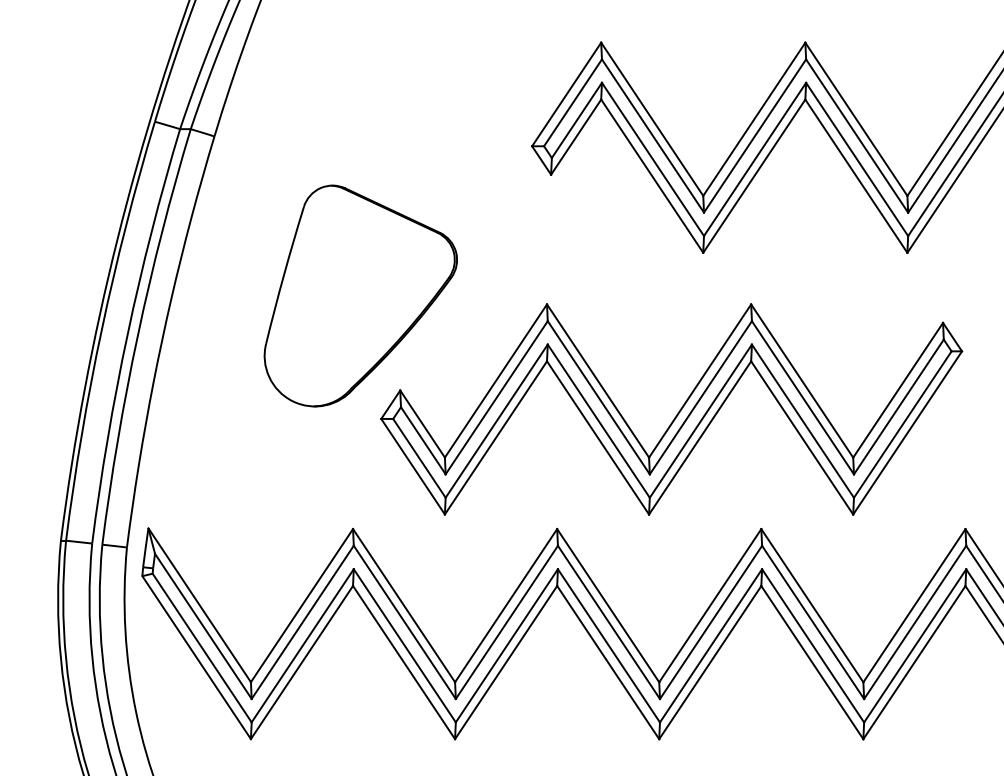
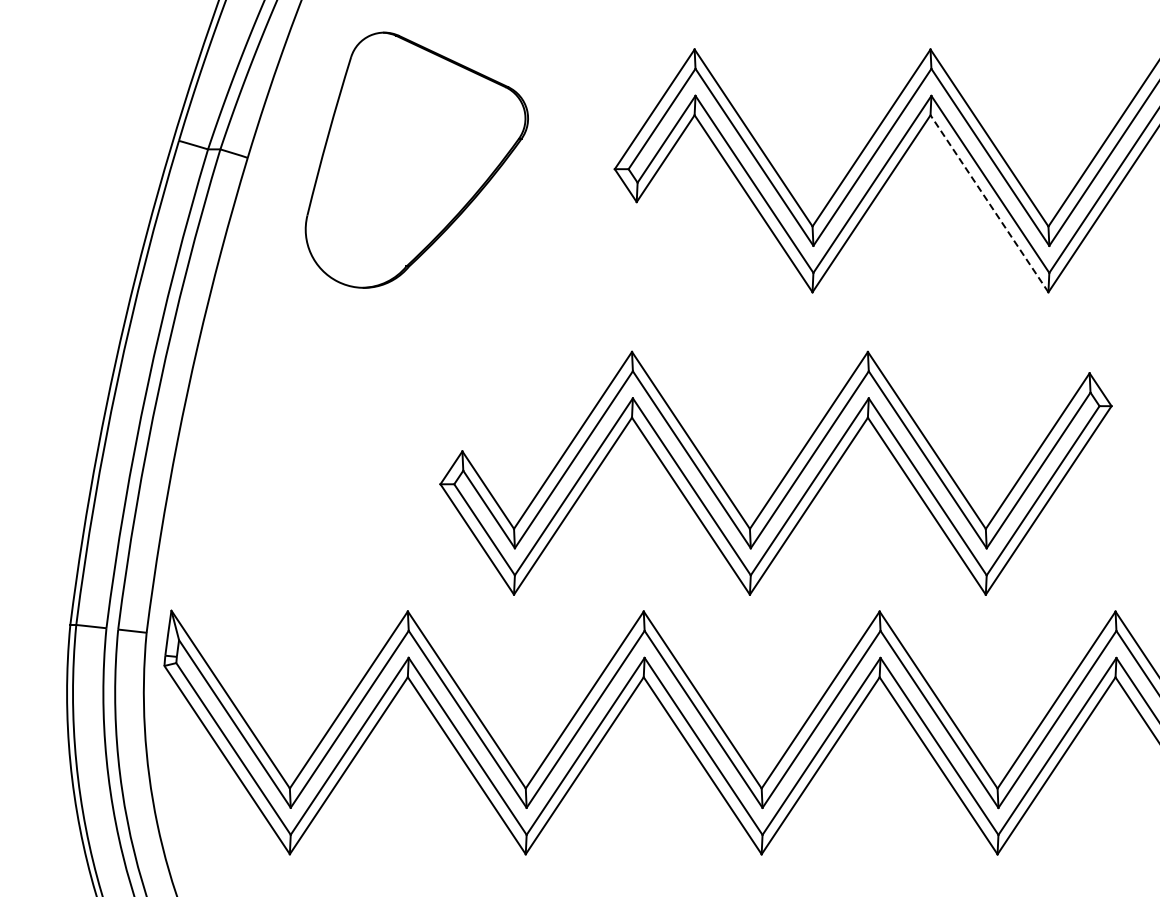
line: (856, 175) -> (989, 203), solid -> dashed
part: (360, 295) -> (416, 159), moved

